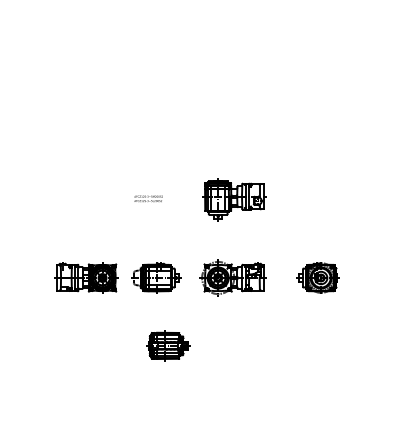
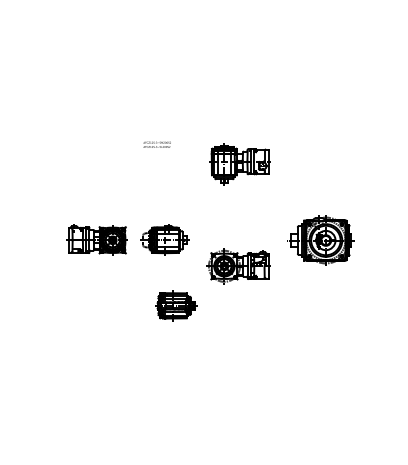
text: (147, 198) -> (156, 144), moved
part: (317, 277) -> (320, 239), size x1.6
part: (232, 278) -> (238, 266), moved

